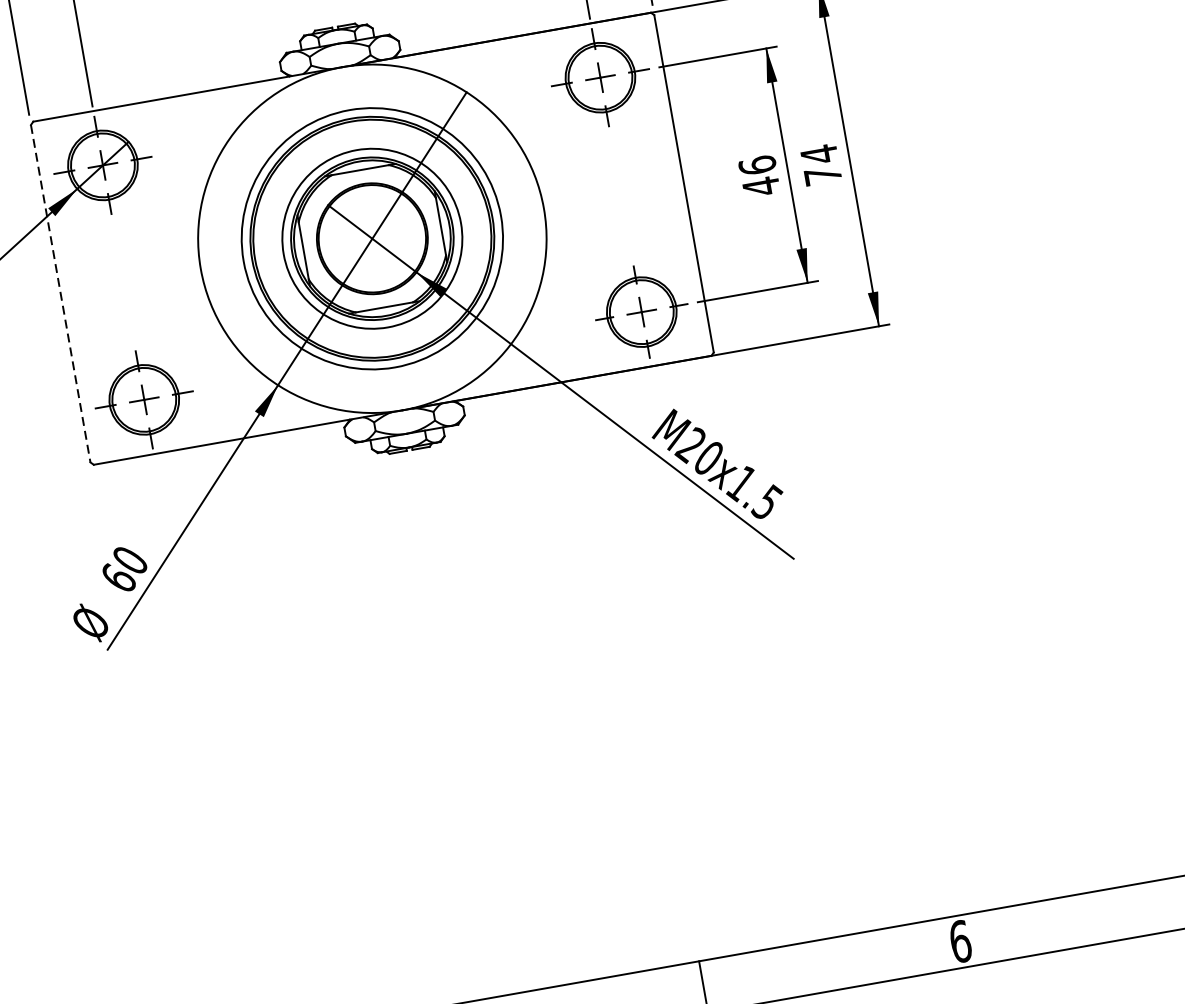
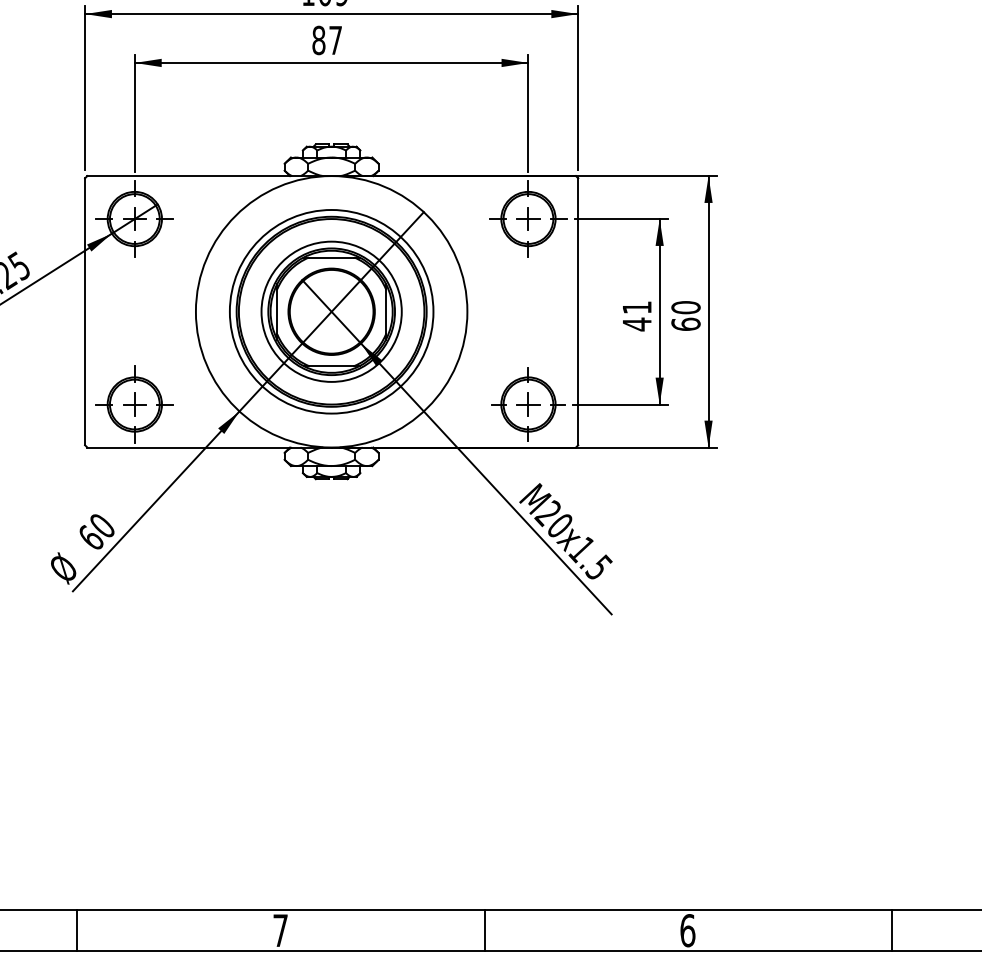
text: (820, 164) -> (685, 315), 74 -> 60
text: (756, 165) -> (636, 307), 46 -> 41
line: (61, 294) -> (85, 312), dashed -> solid

